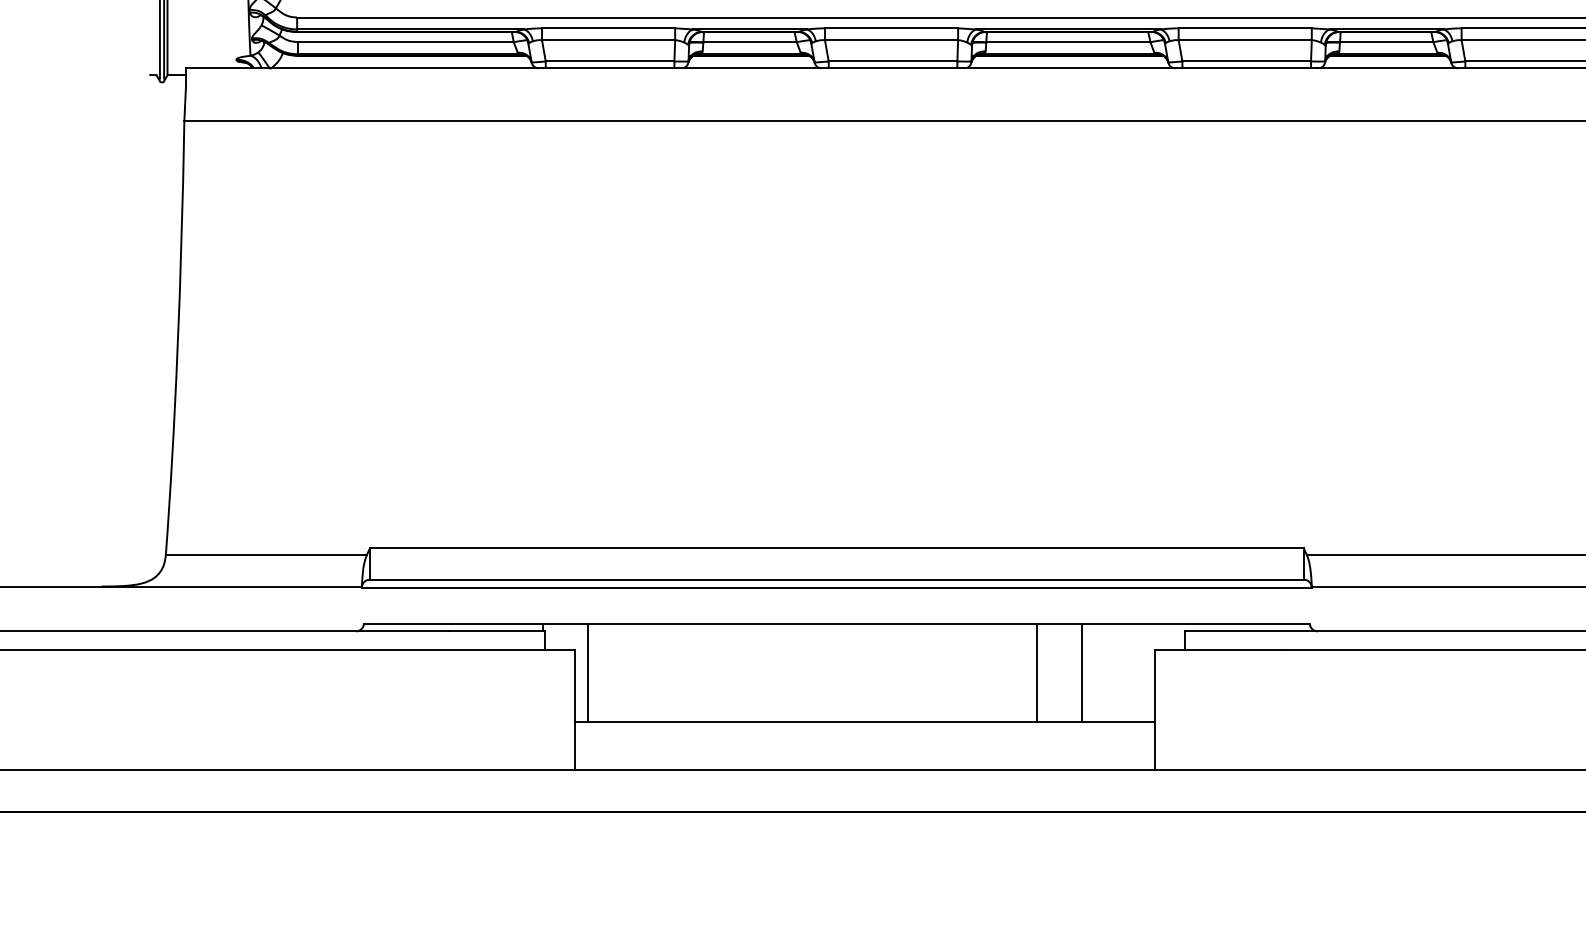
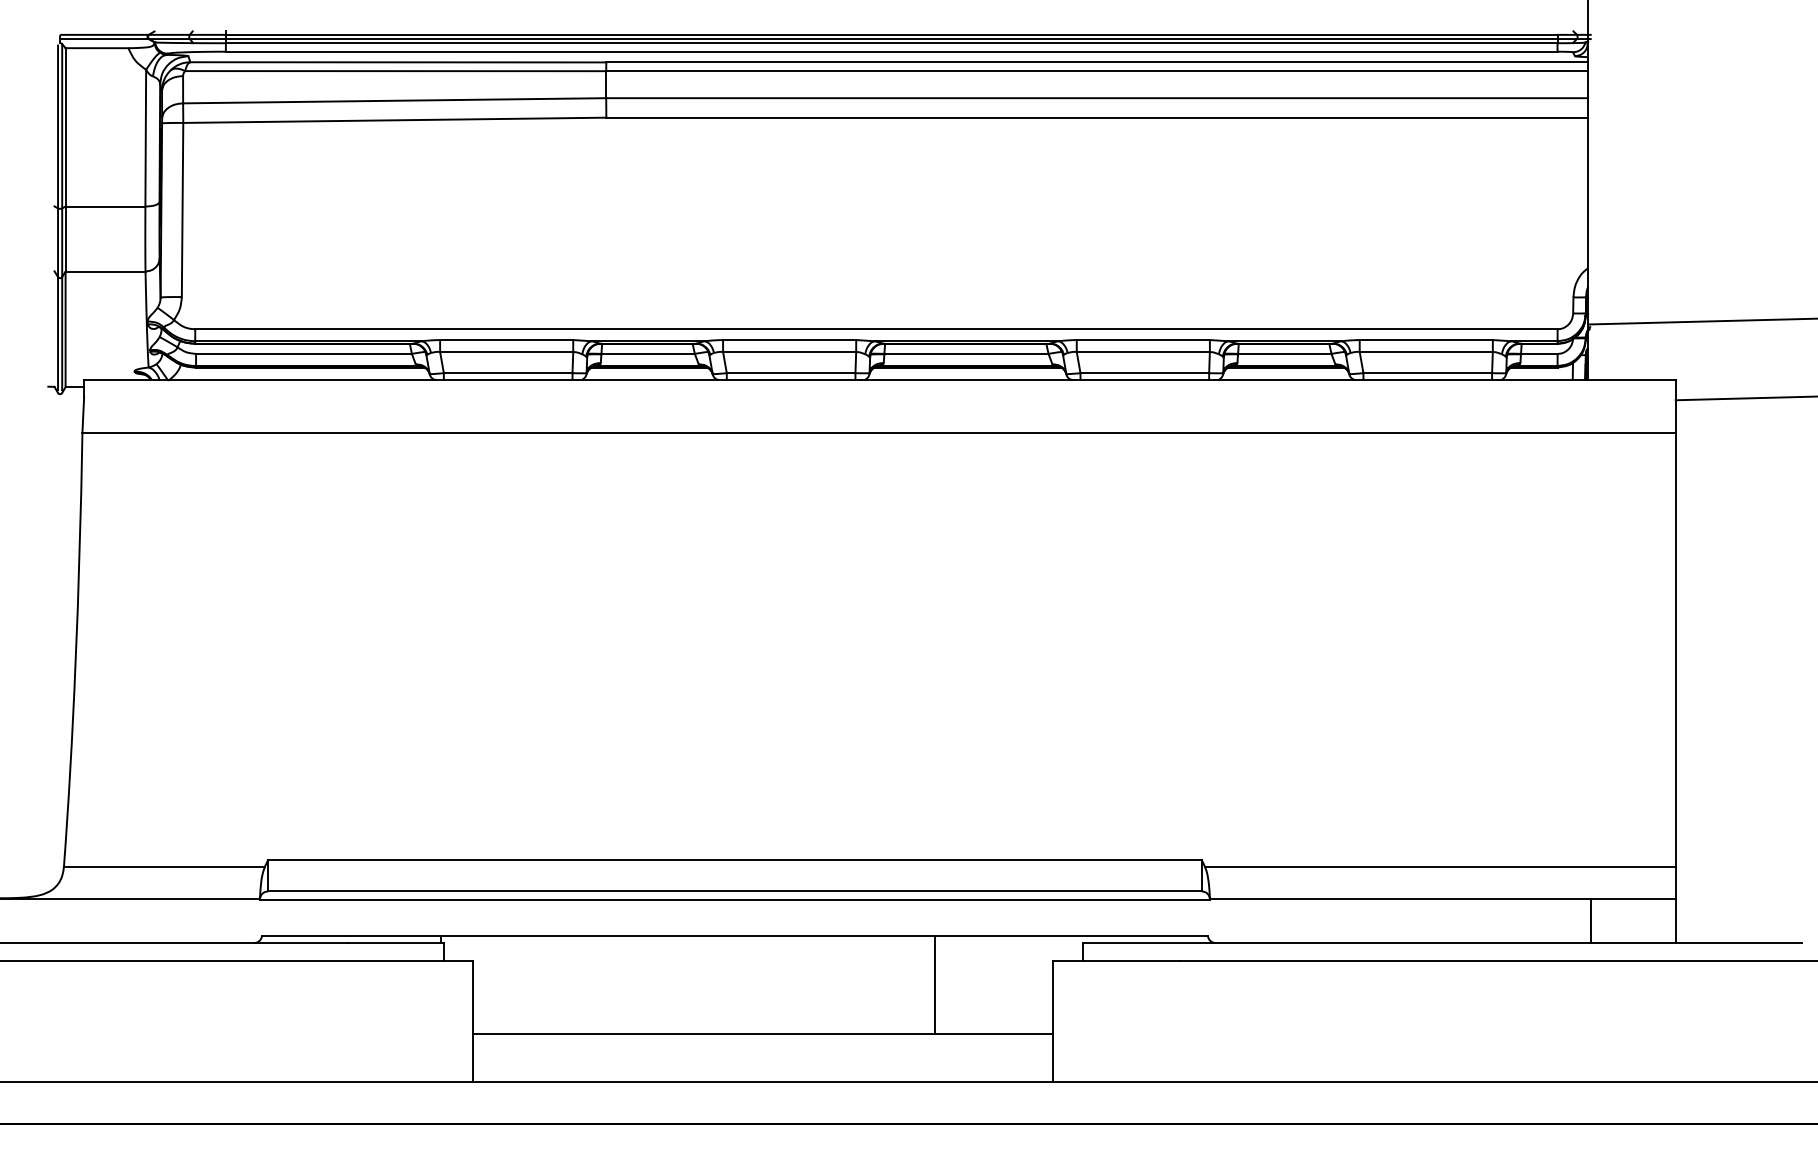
line: (587, 672) -> (485, 984), removed
line: (1081, 672) -> (979, 984), removed

